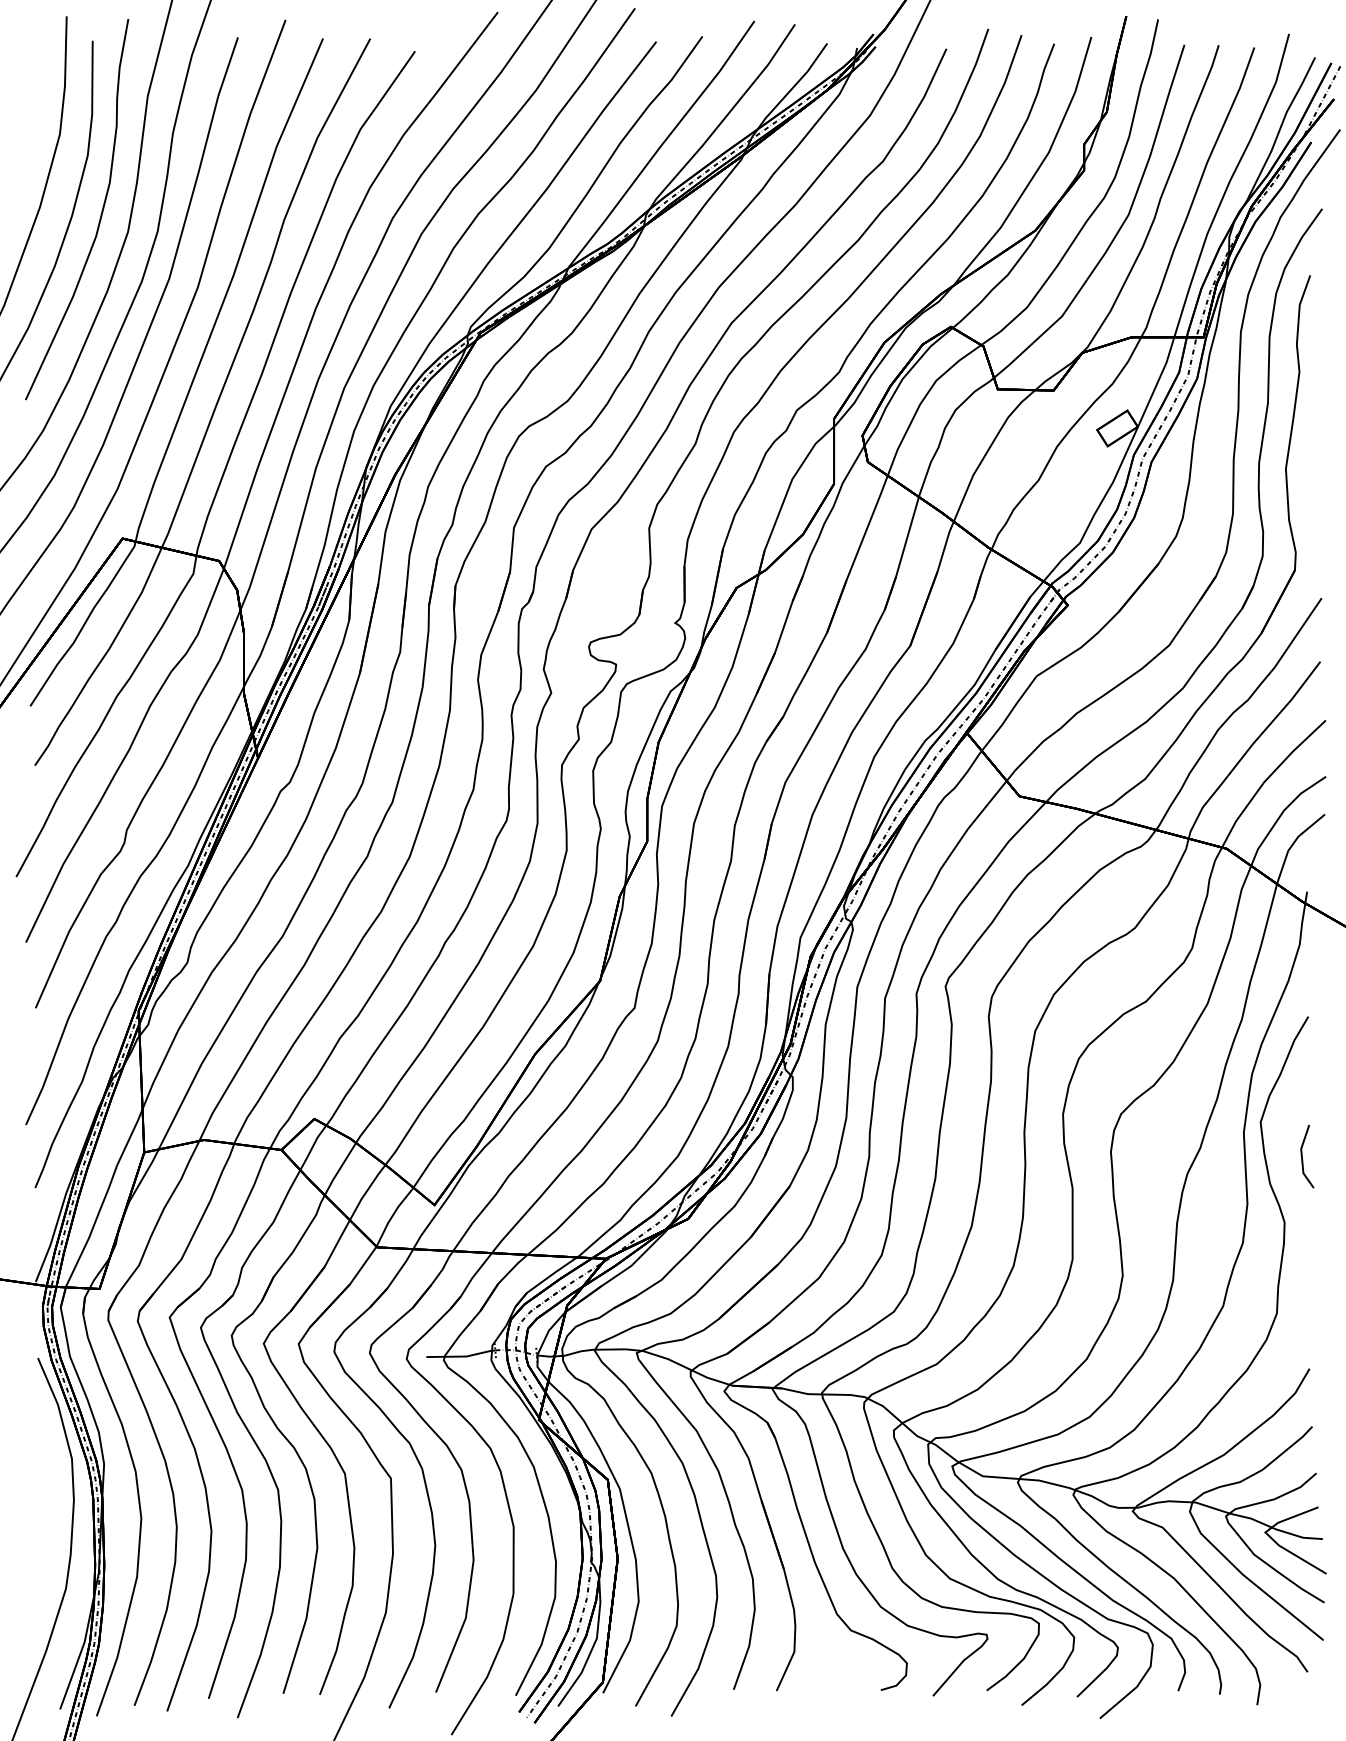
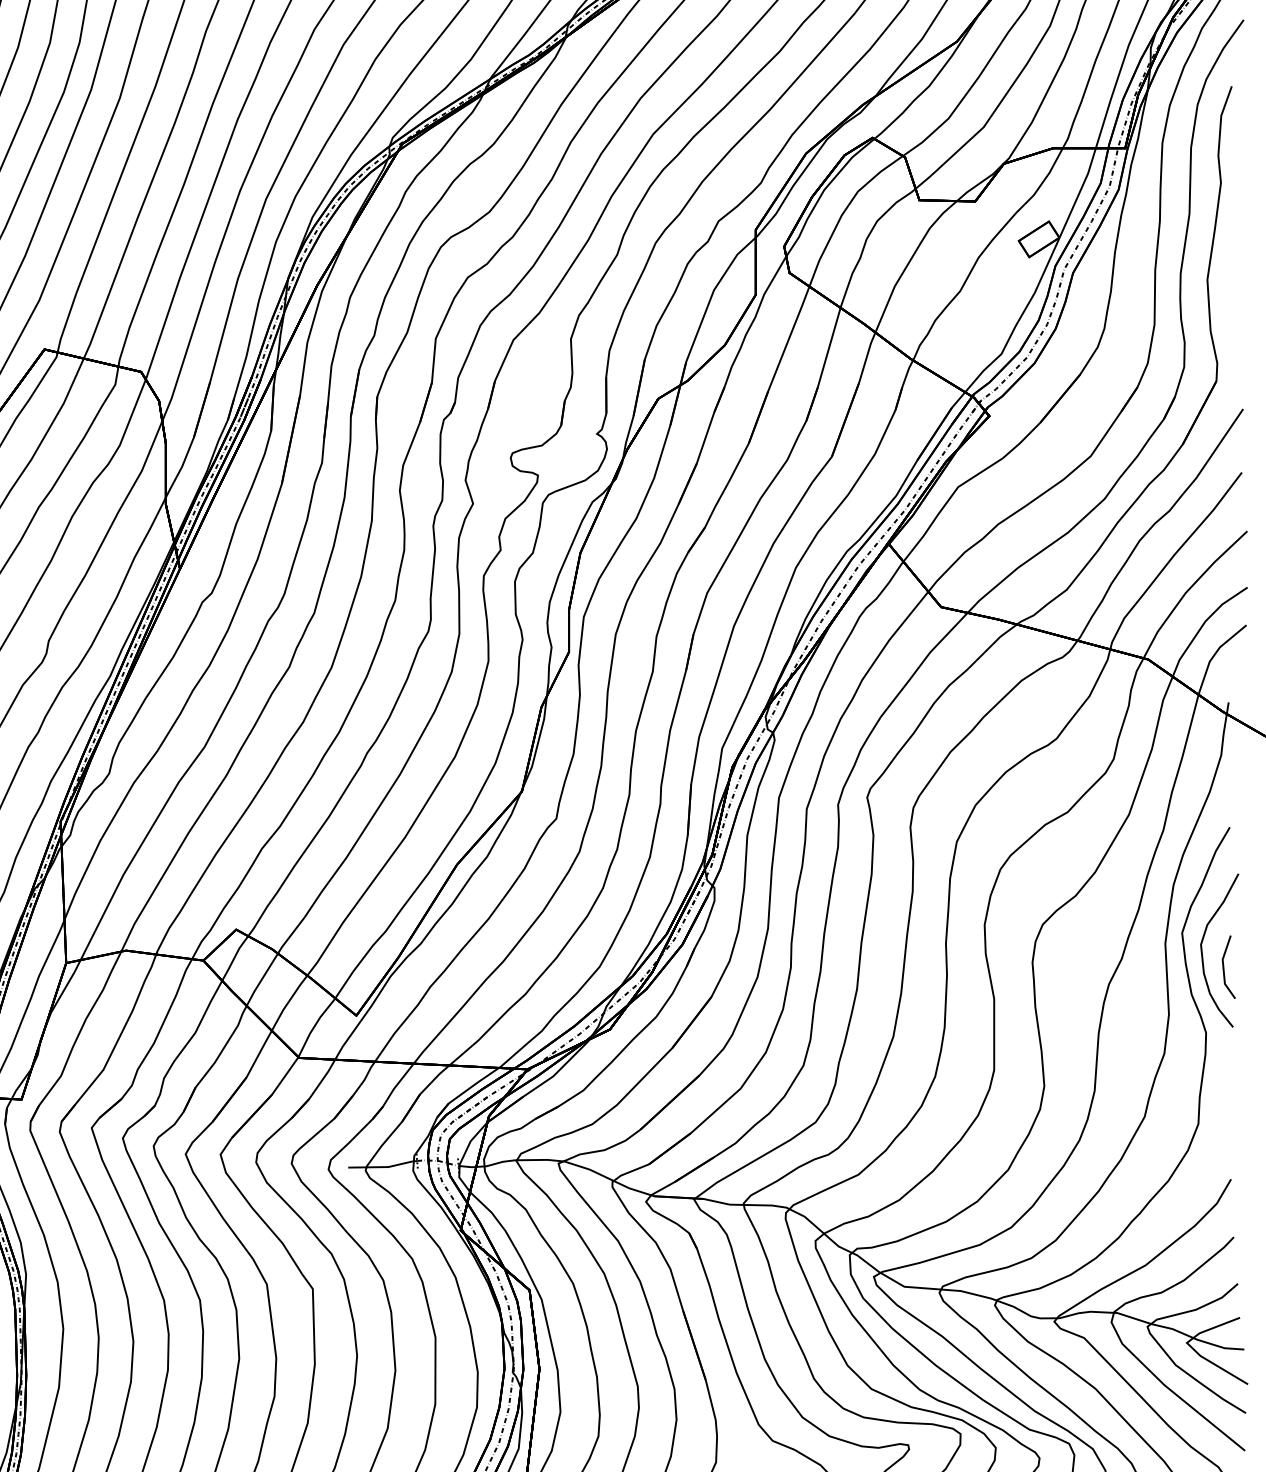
curve: (1281, 1140) -> (1203, 951), added

